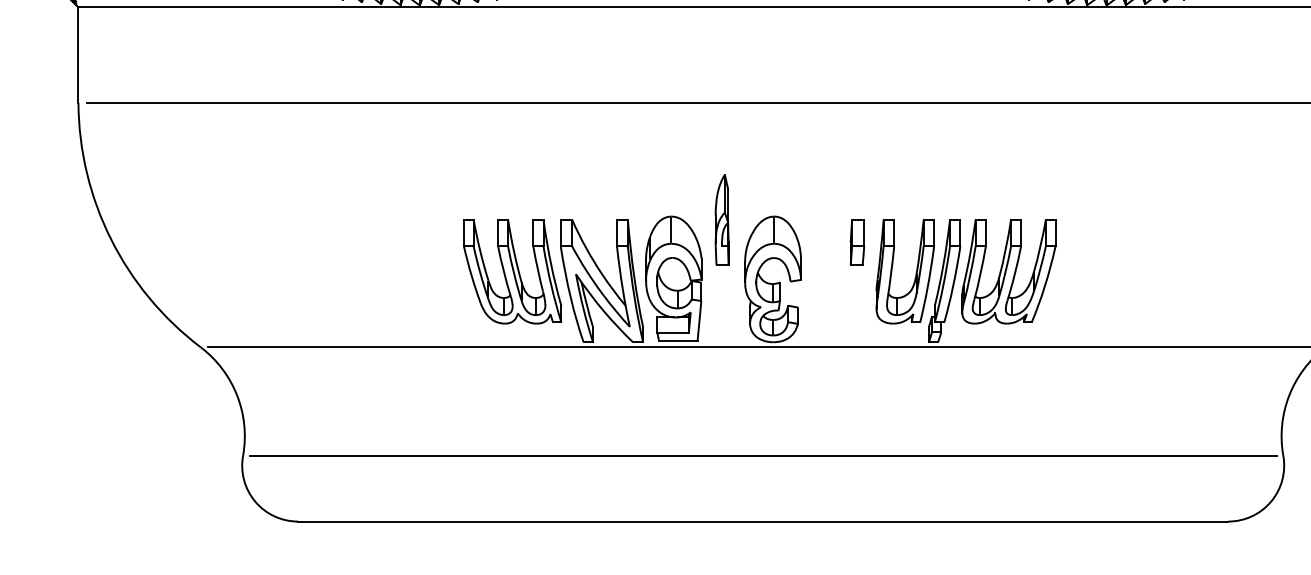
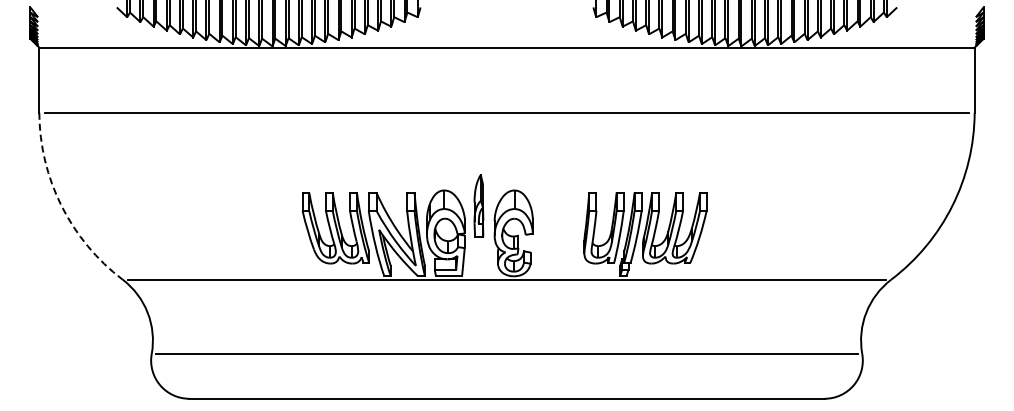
part: (721, 219) -> (478, 205), moved
arc: (110, 238) -> (61, 205), solid -> dashed
part: (856, 242) -> (570, 208), removed

